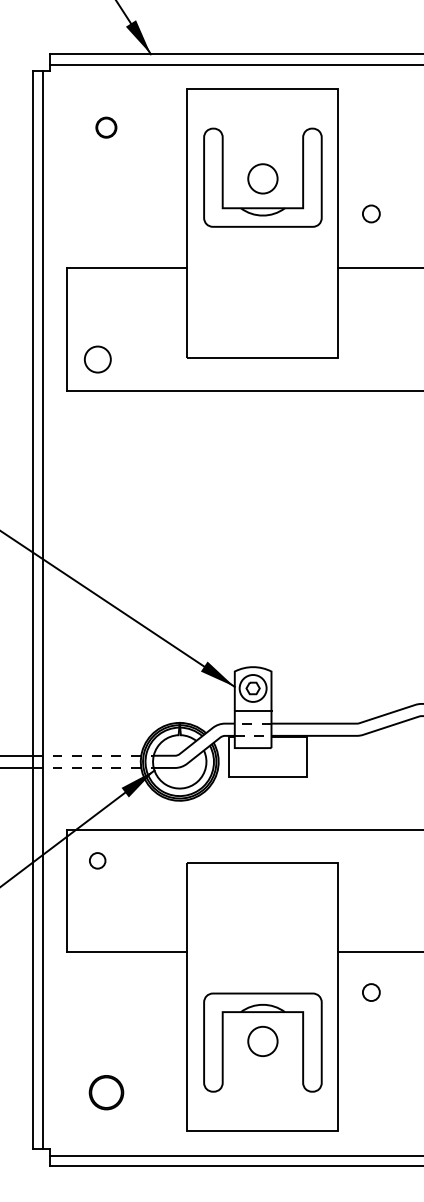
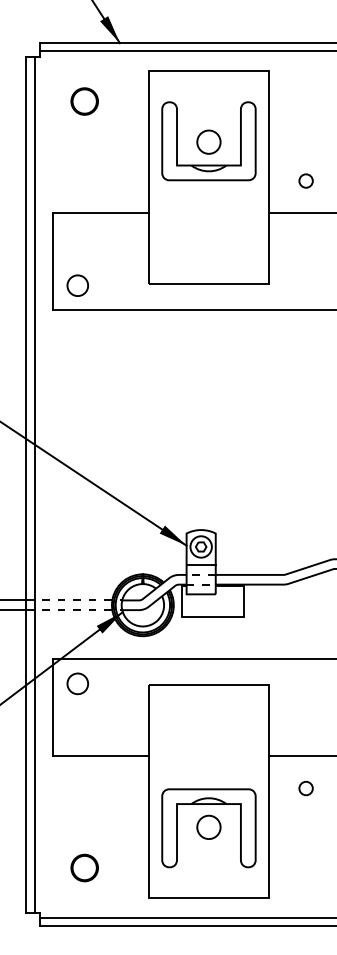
circle: (106, 127) -> (84, 101), size x1.67
circle: (370, 213) -> (305, 180), moved
circle: (97, 860) -> (77, 683), size x1.67
circle: (370, 992) -> (305, 788), moved

